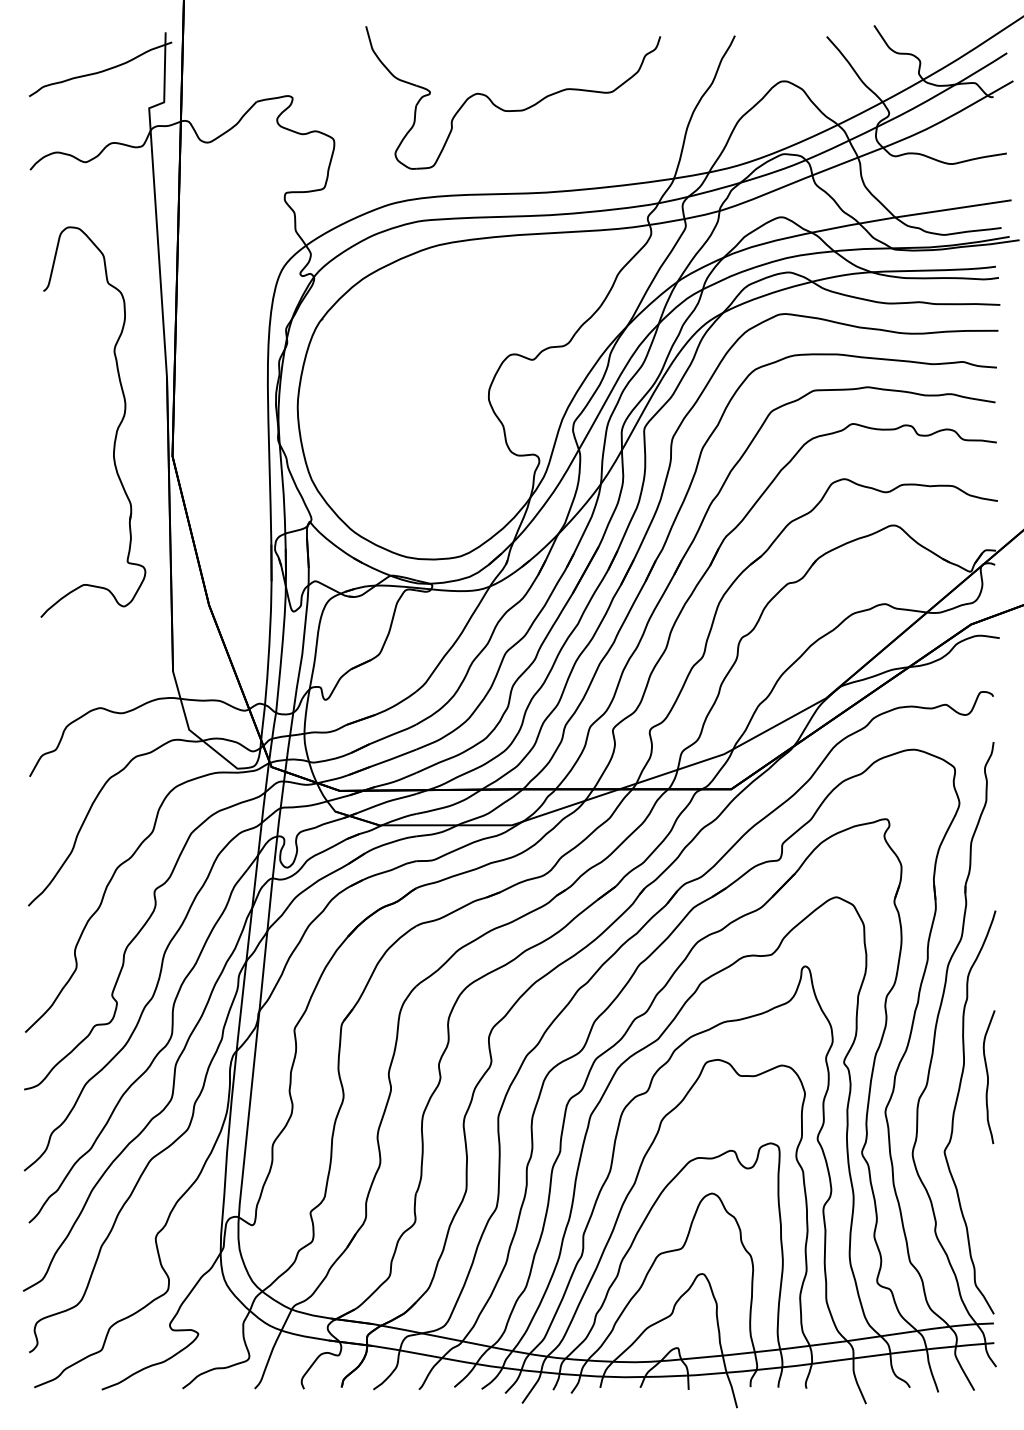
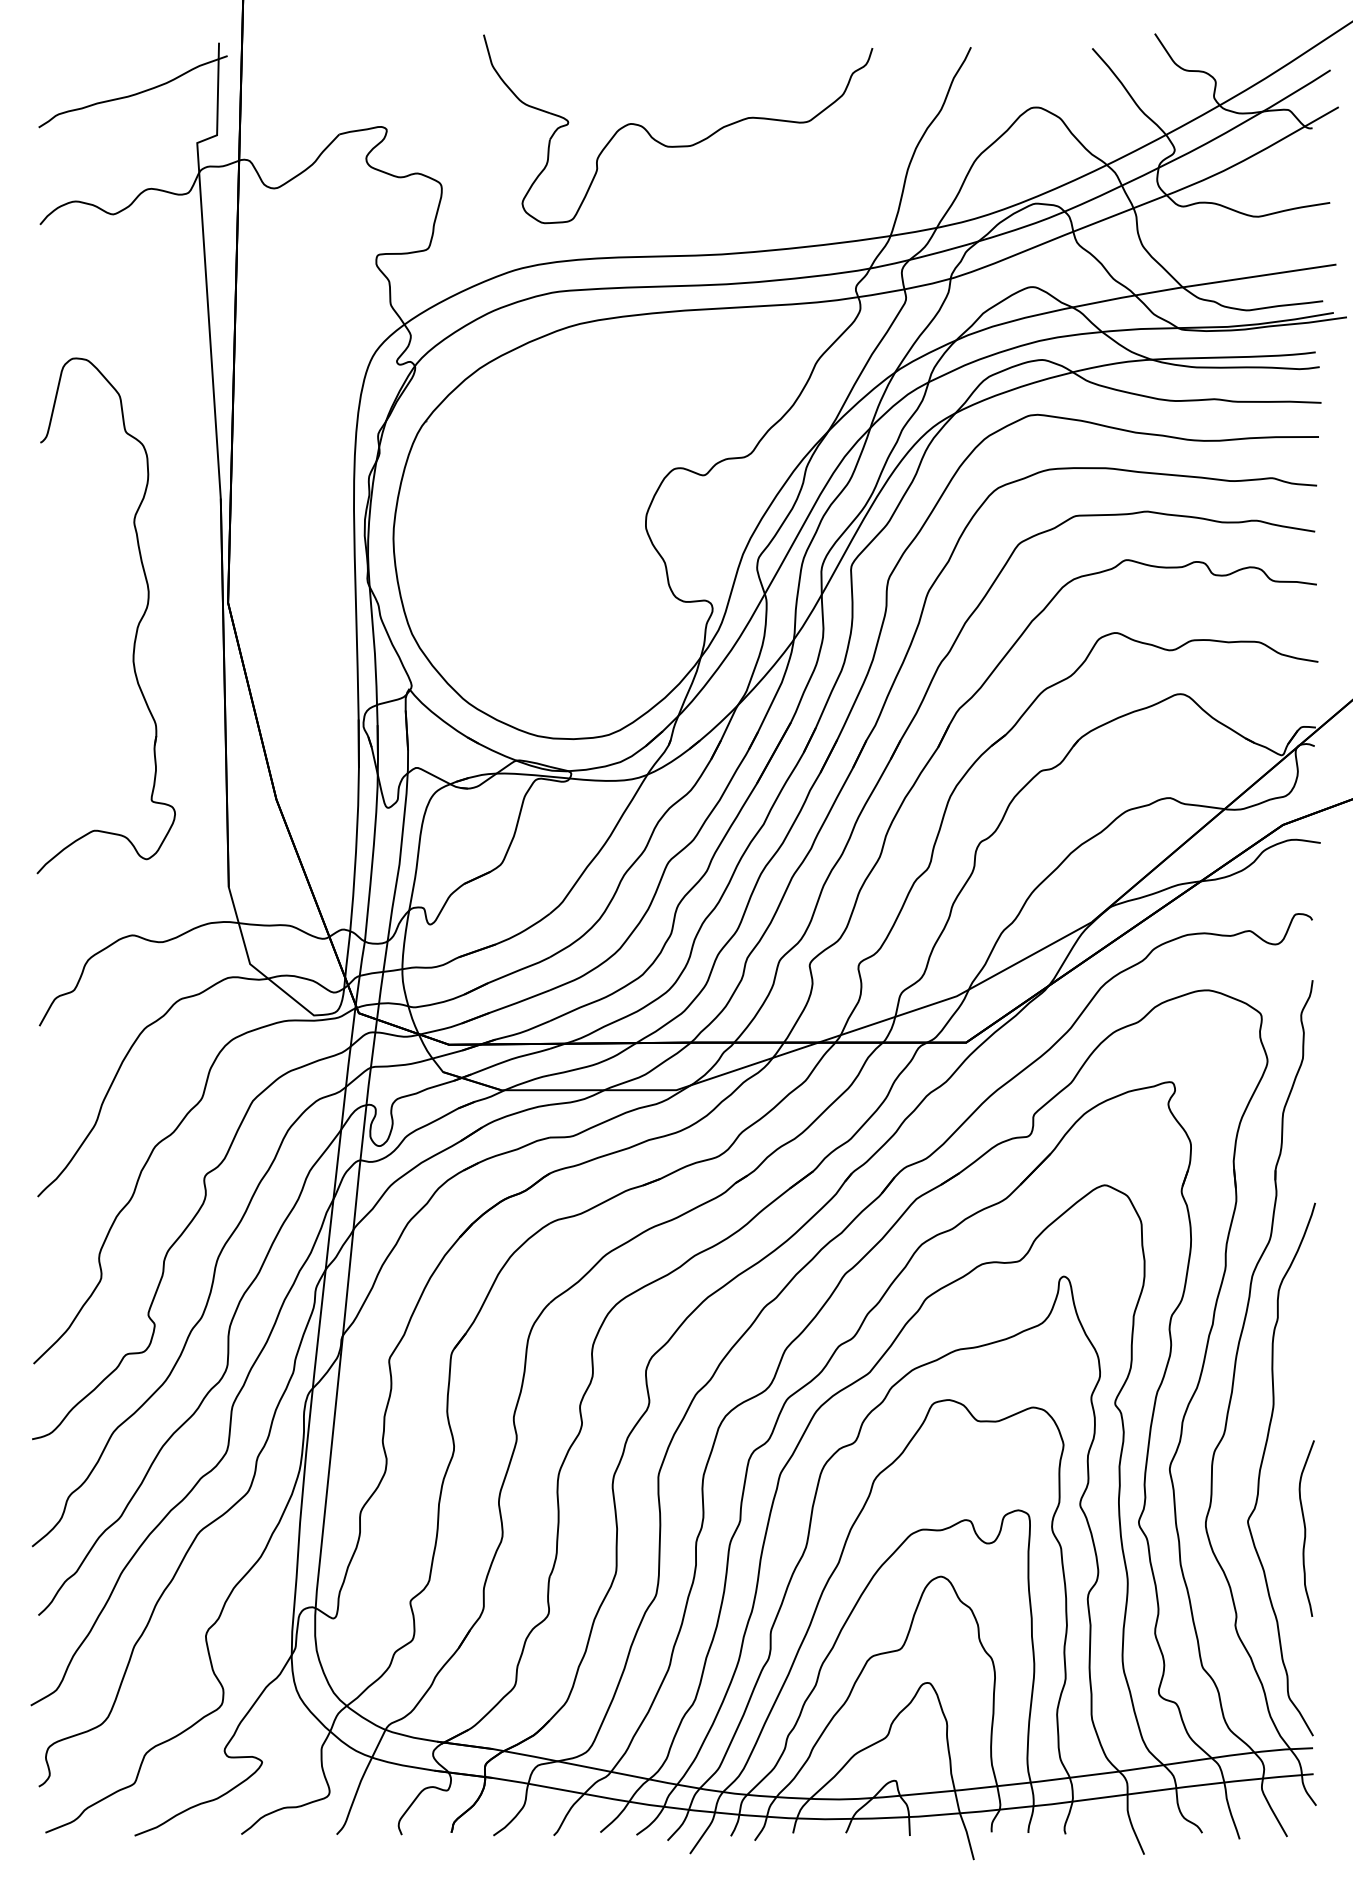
part: (116, 429) -> (136, 625), moved
curve: (988, 1077) -> (1305, 1528), moved

